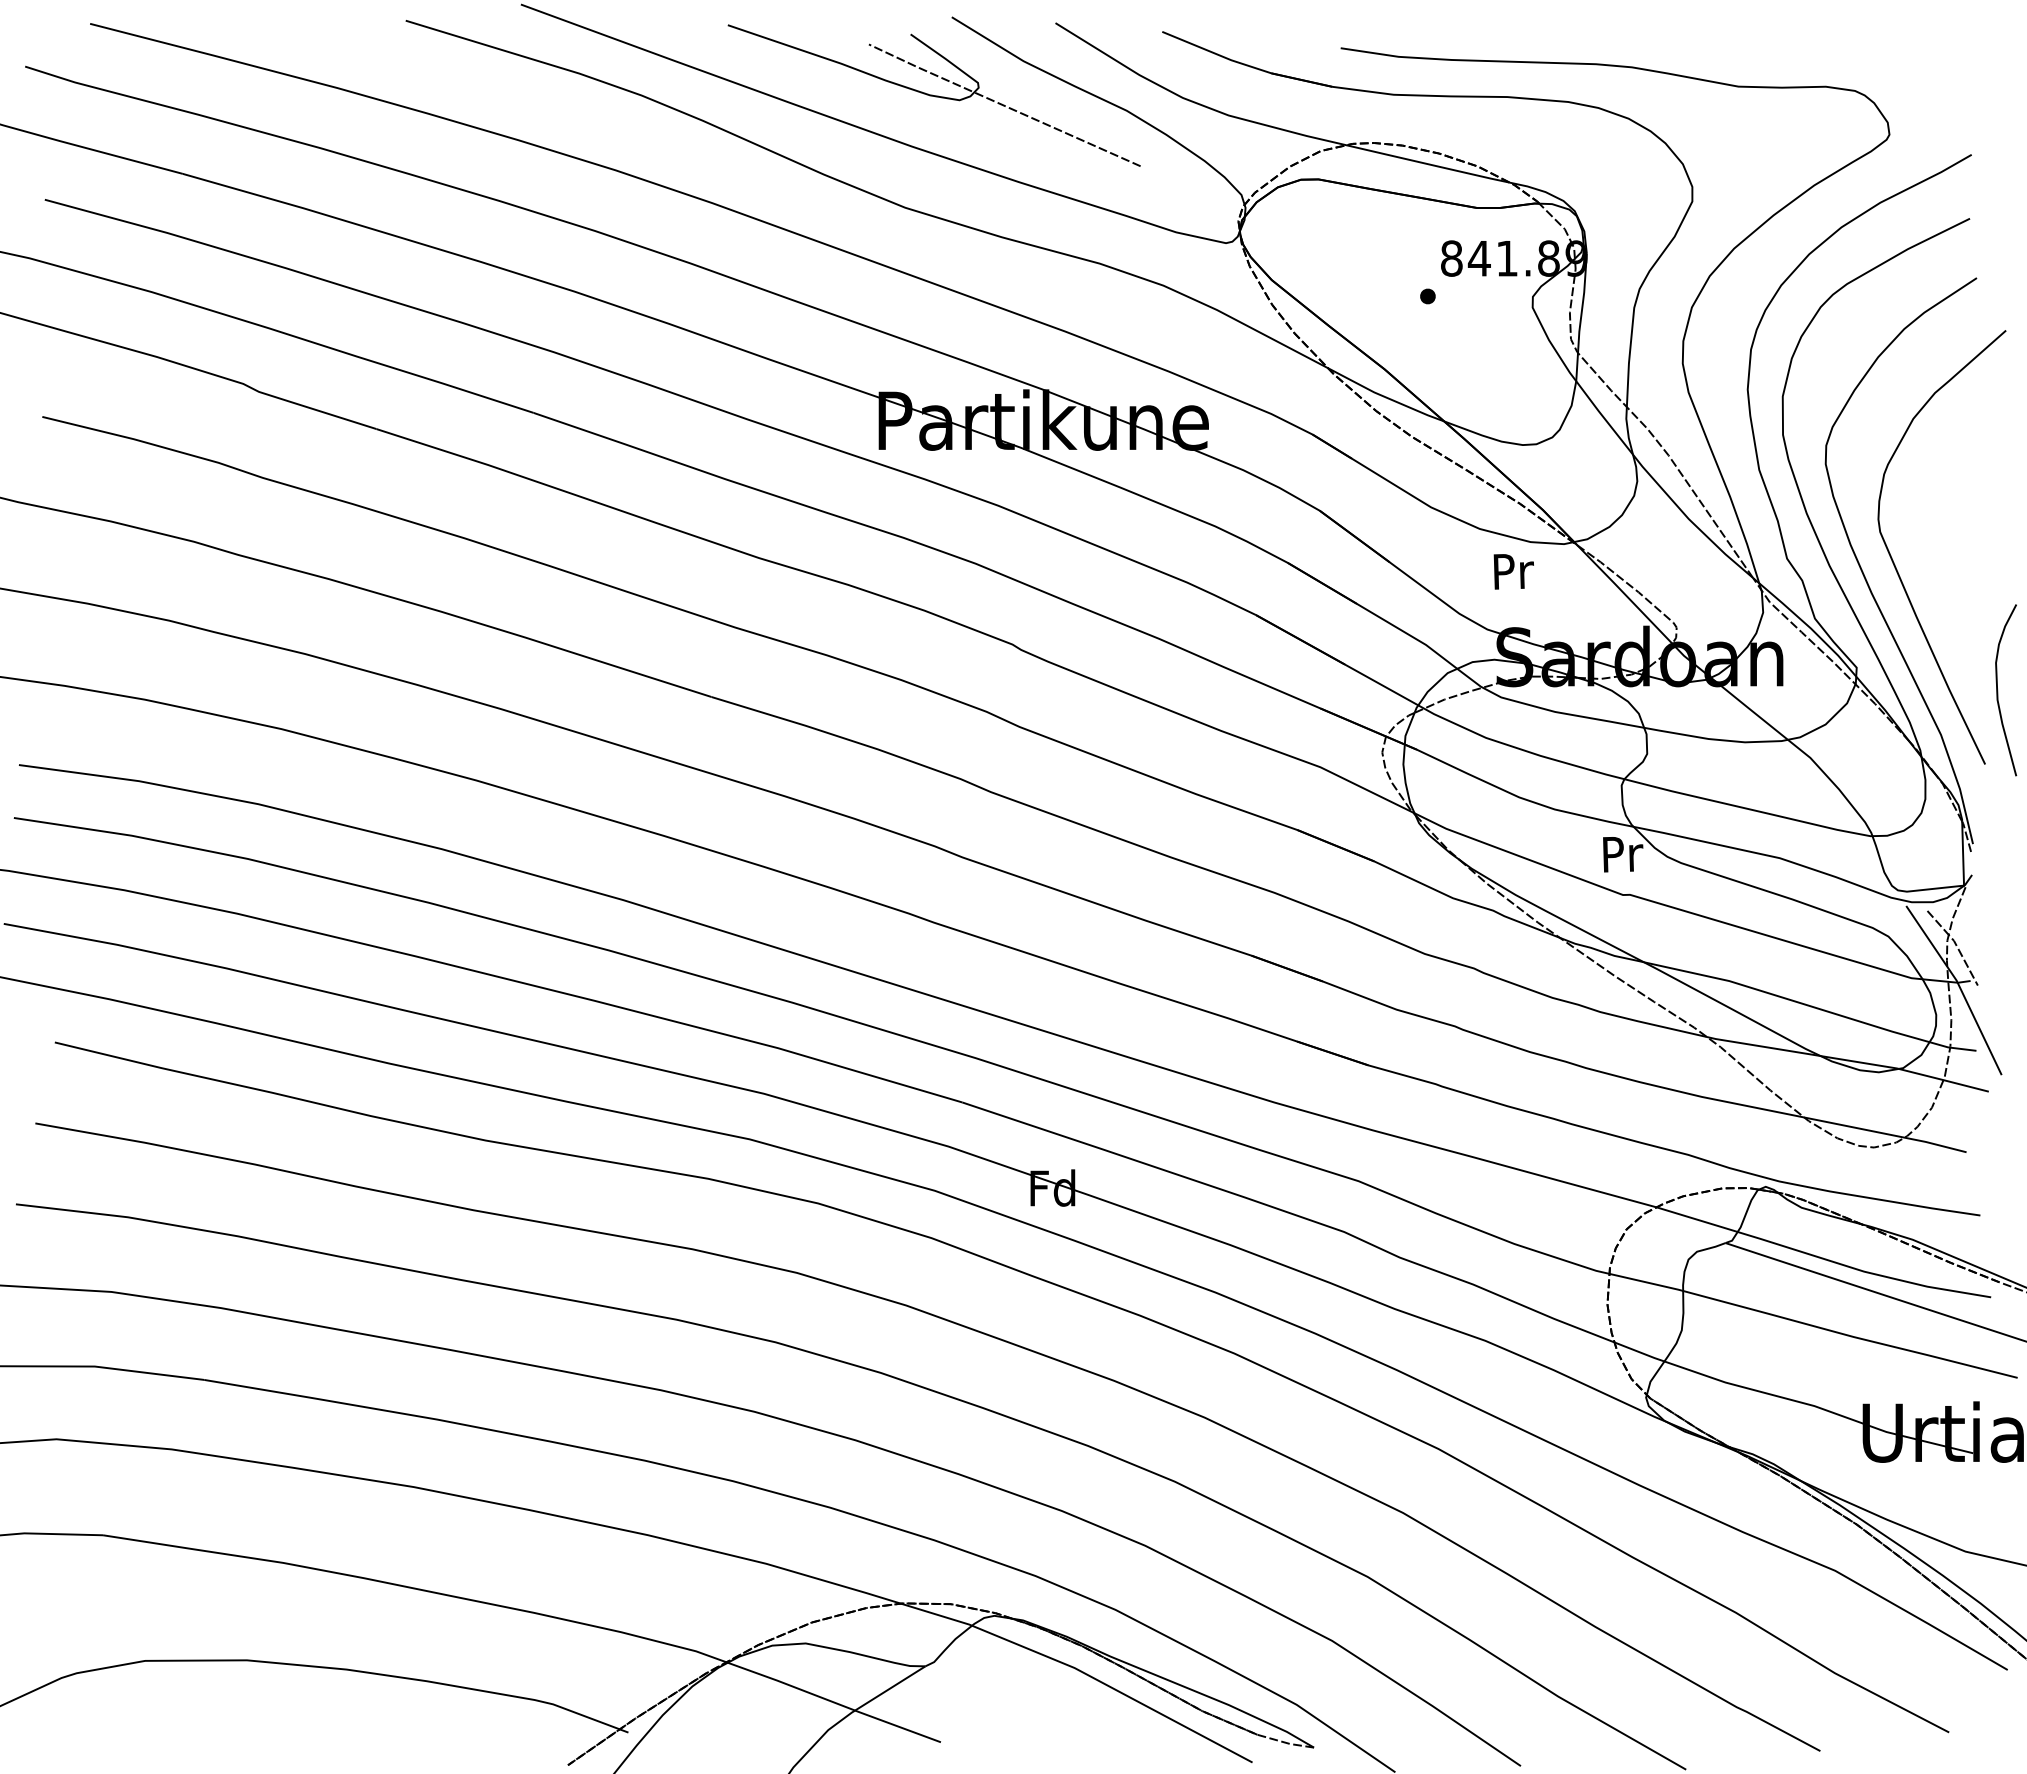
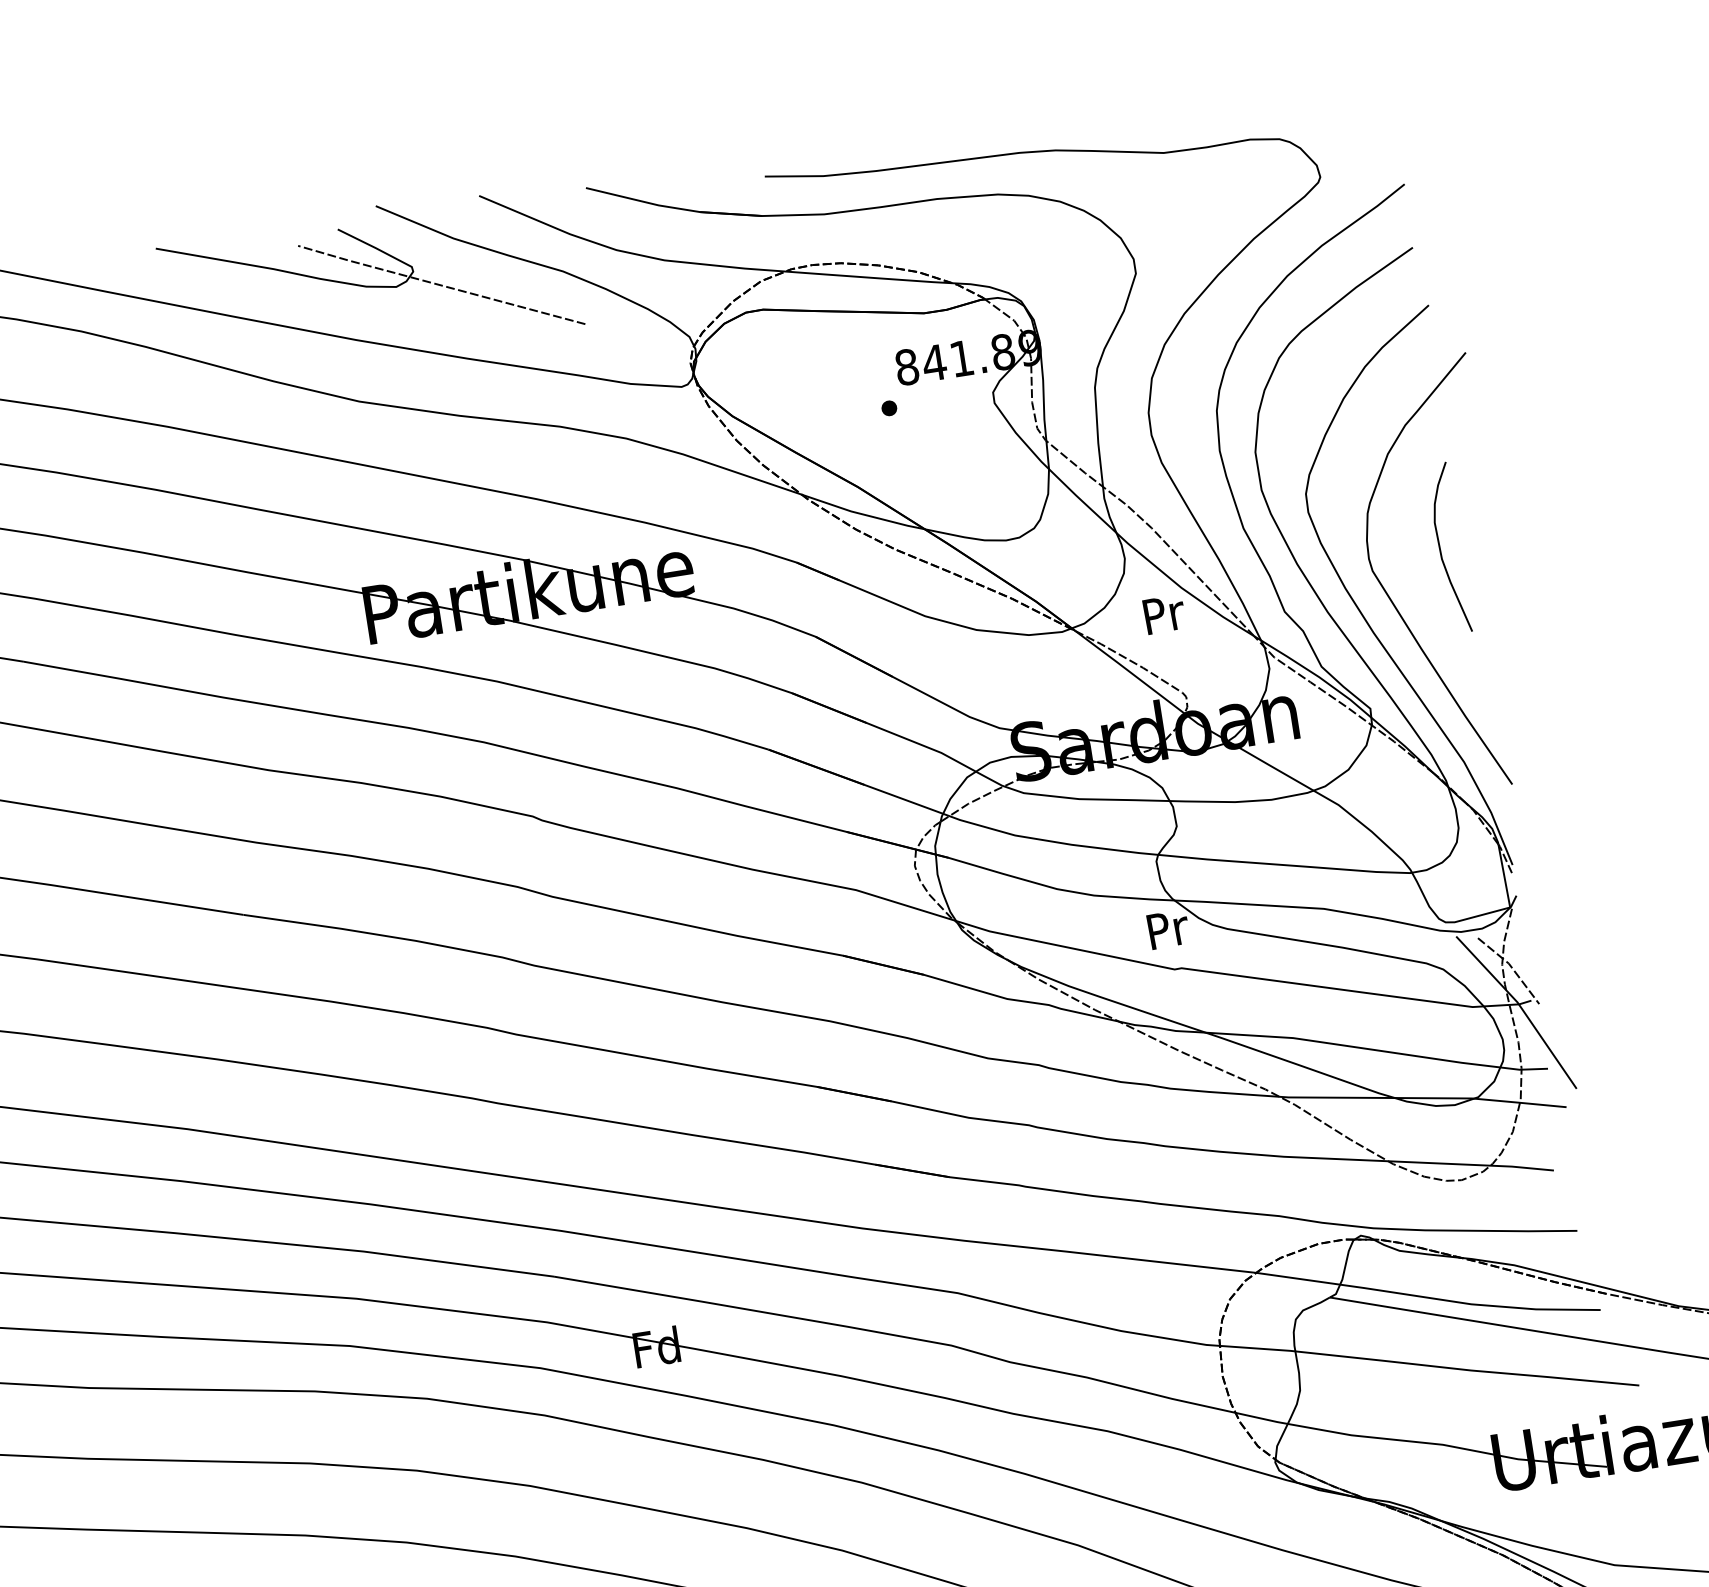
text: (1513, 571) -> (1164, 614), moved
curve: (1998, 690) -> (1441, 549), moved

